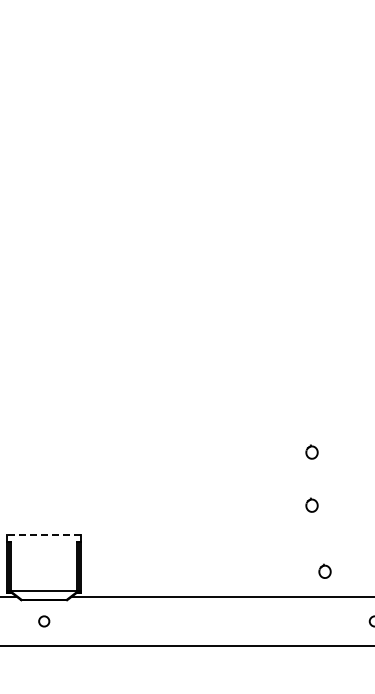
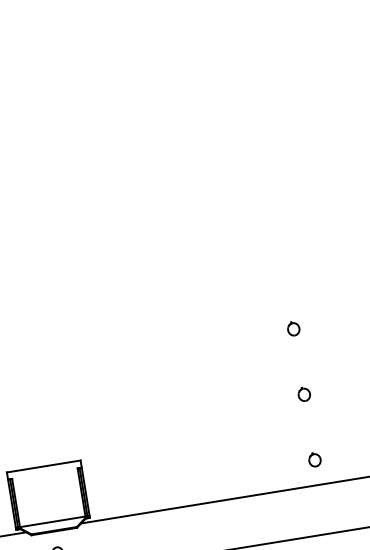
part: (311, 451) -> (293, 328), moved
line: (43, 534) -> (42, 466), dashed -> solid
part: (324, 570) -> (314, 459), moved

